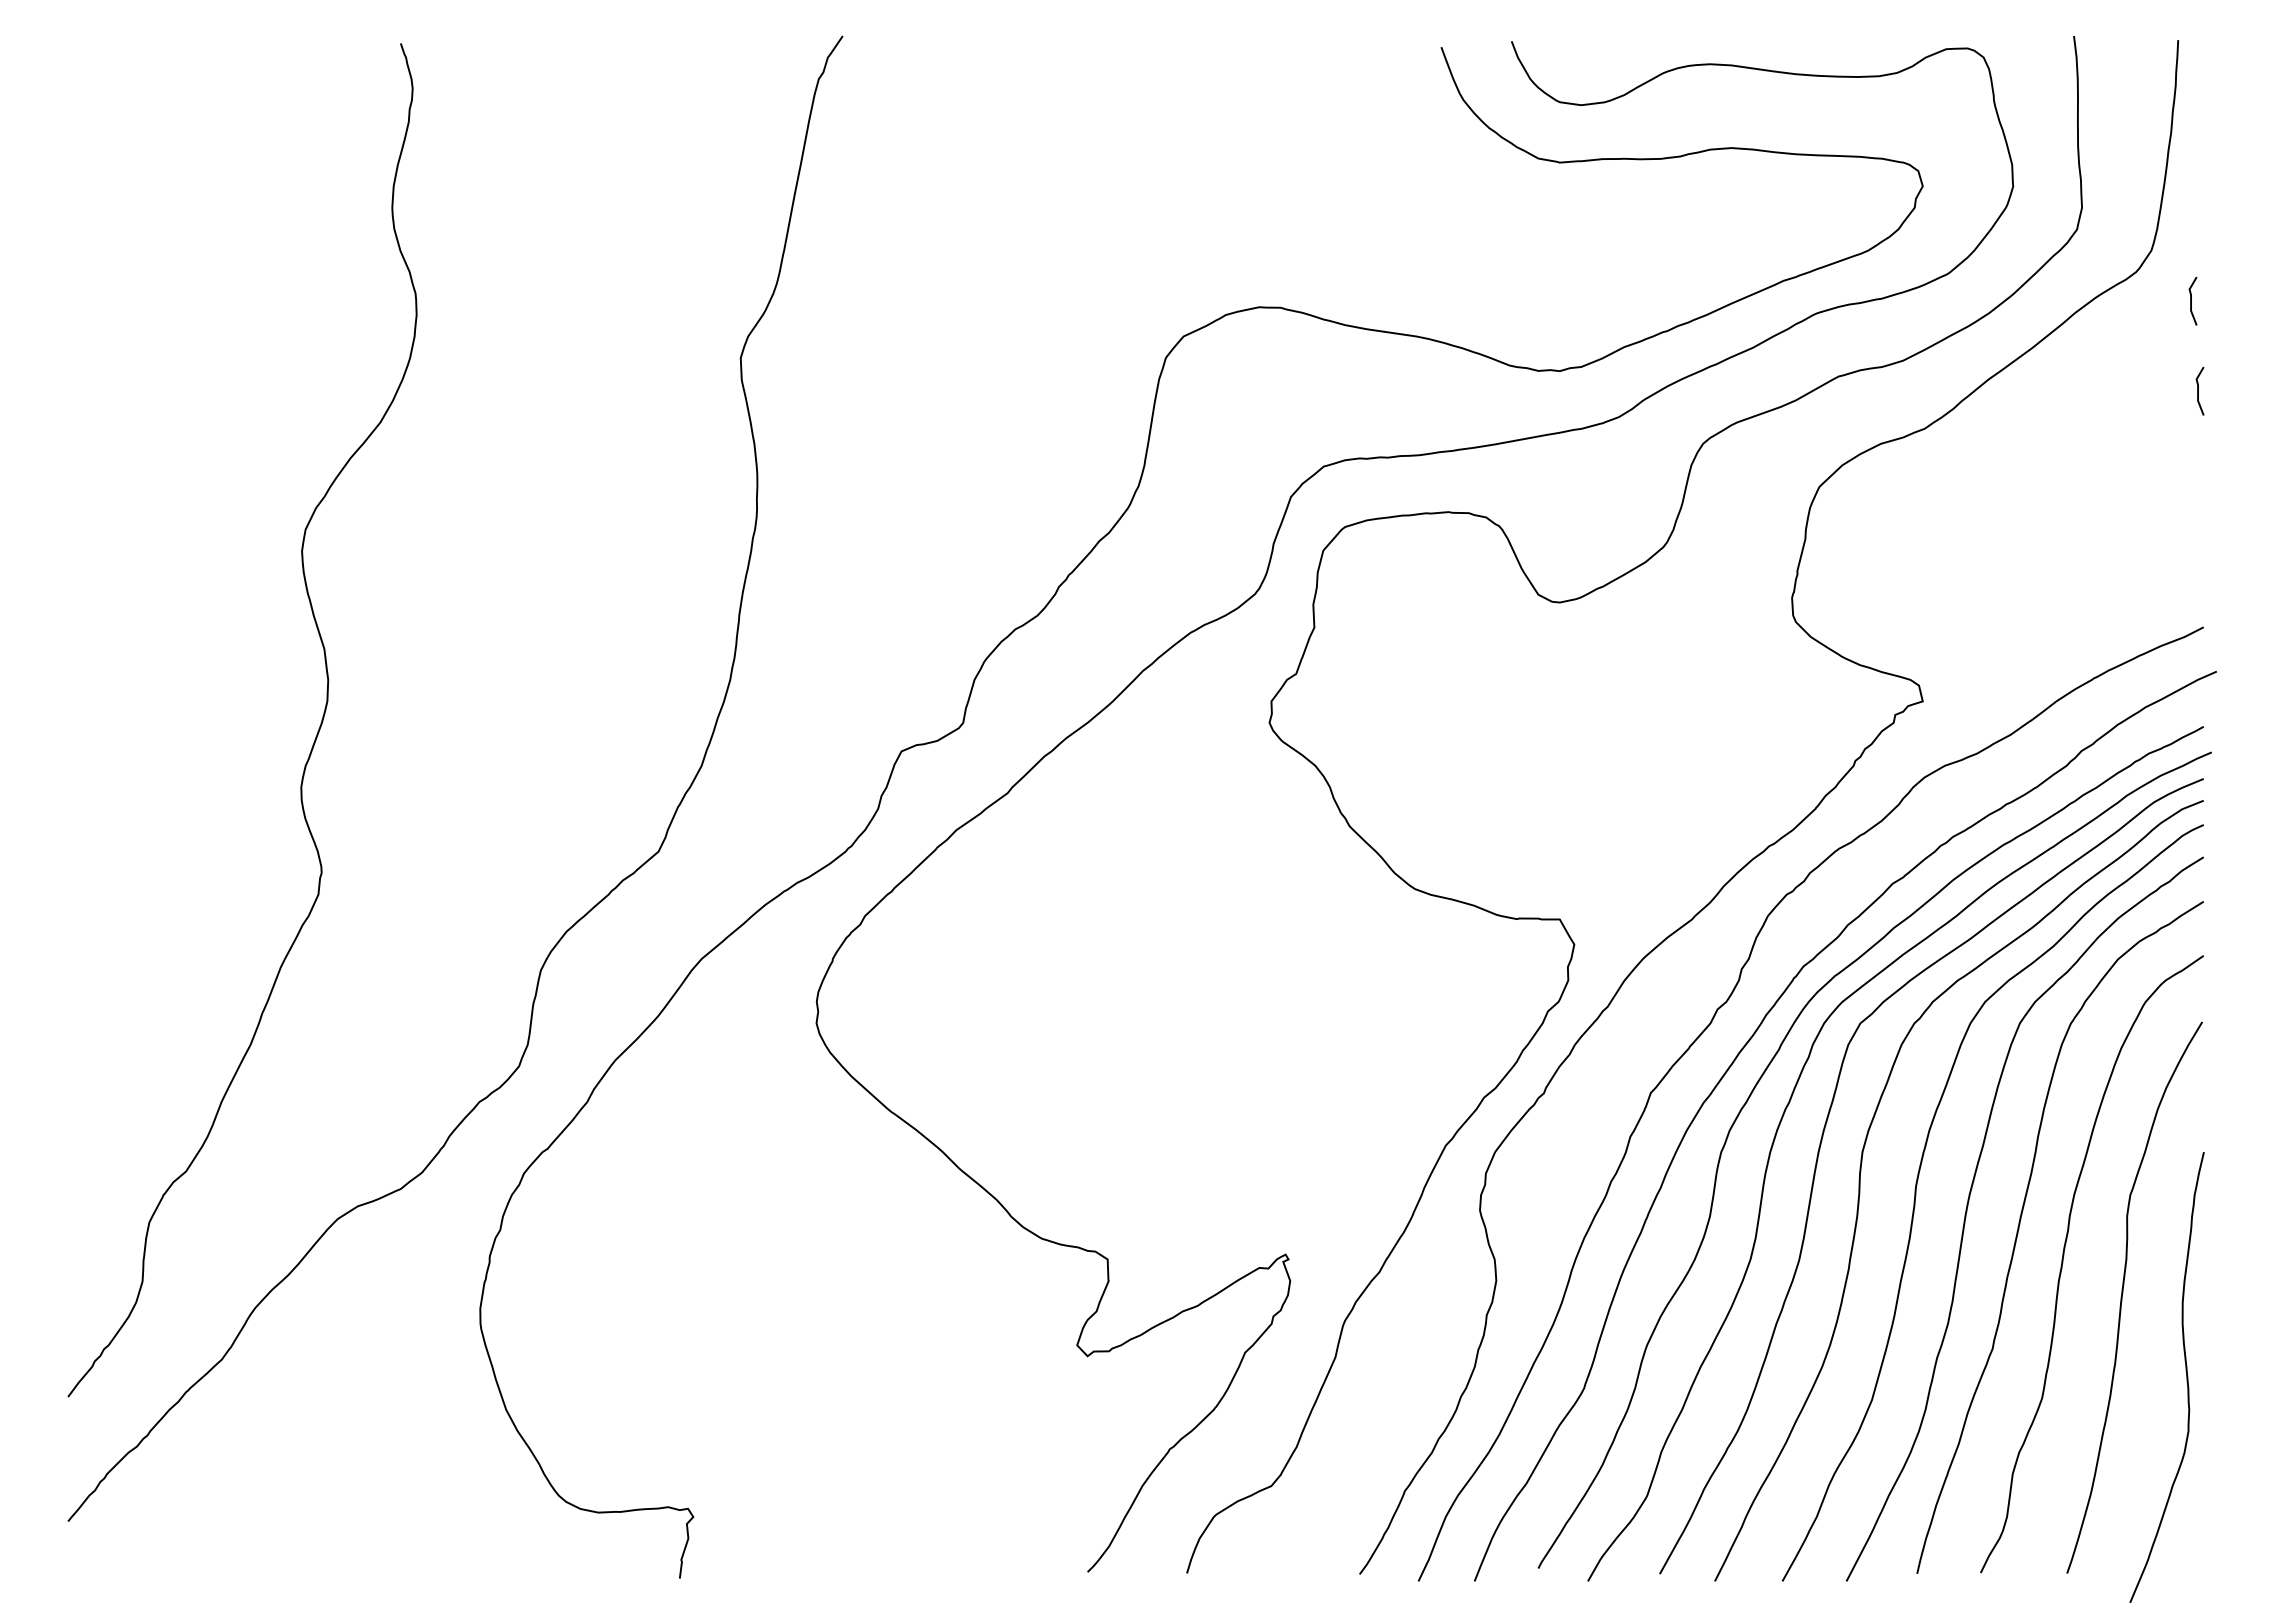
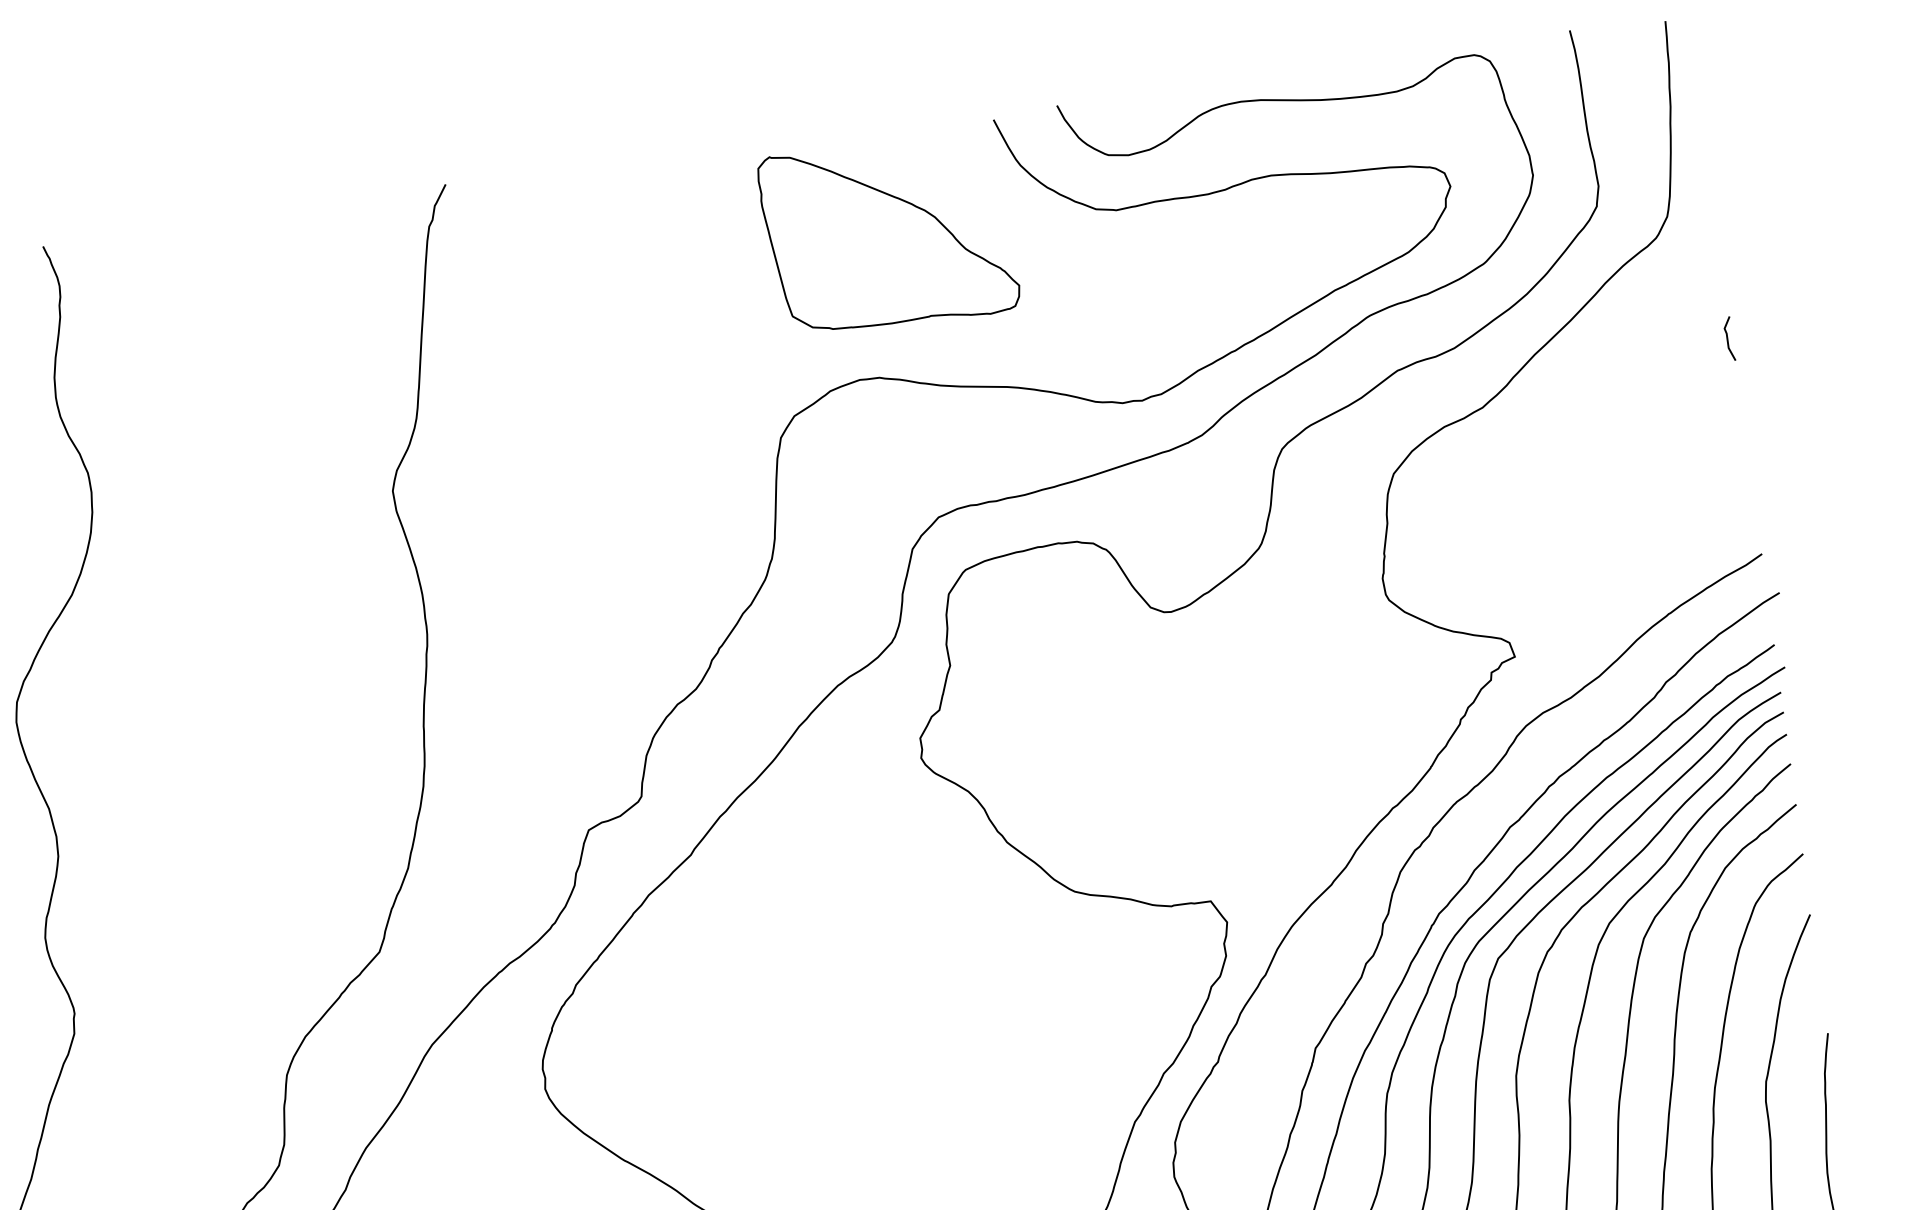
part: (1311, 154) -> (888, 233), added
line: (2191, 301) -> (1710, 258), removed

